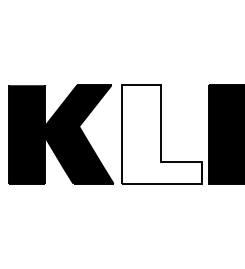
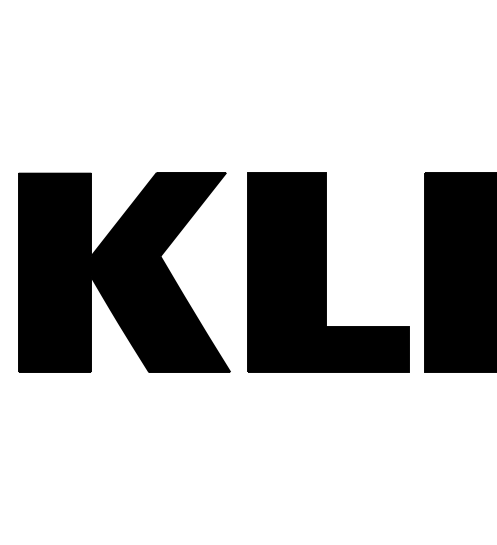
fill: (161, 134) -> (327, 272), added

